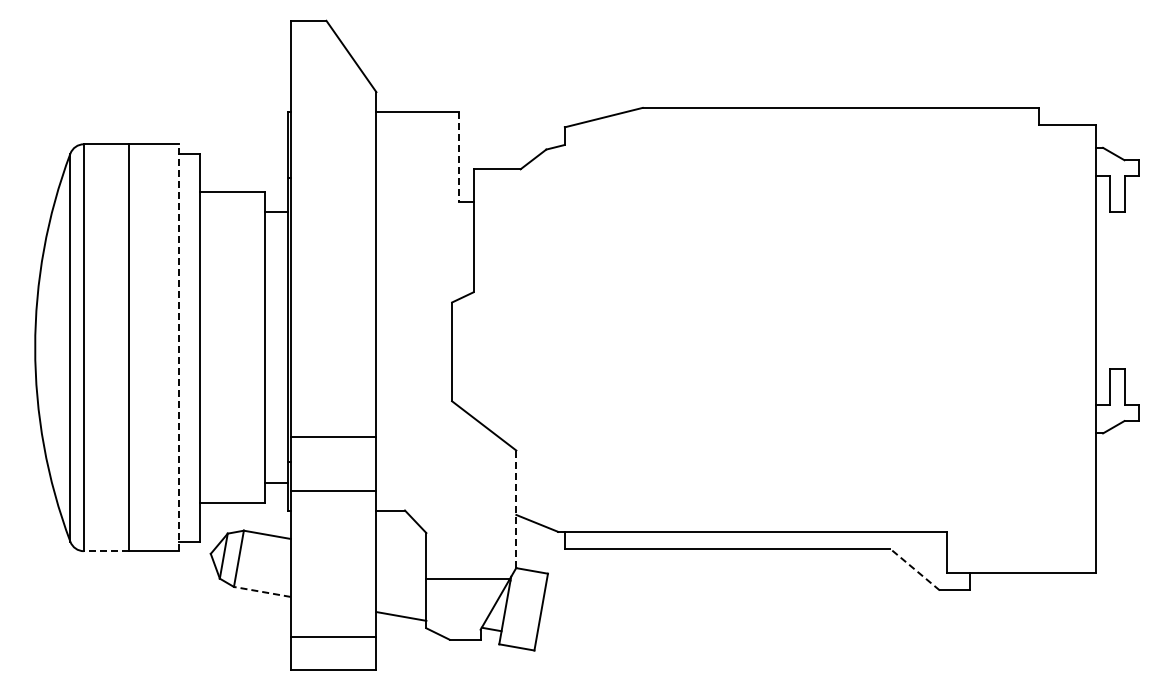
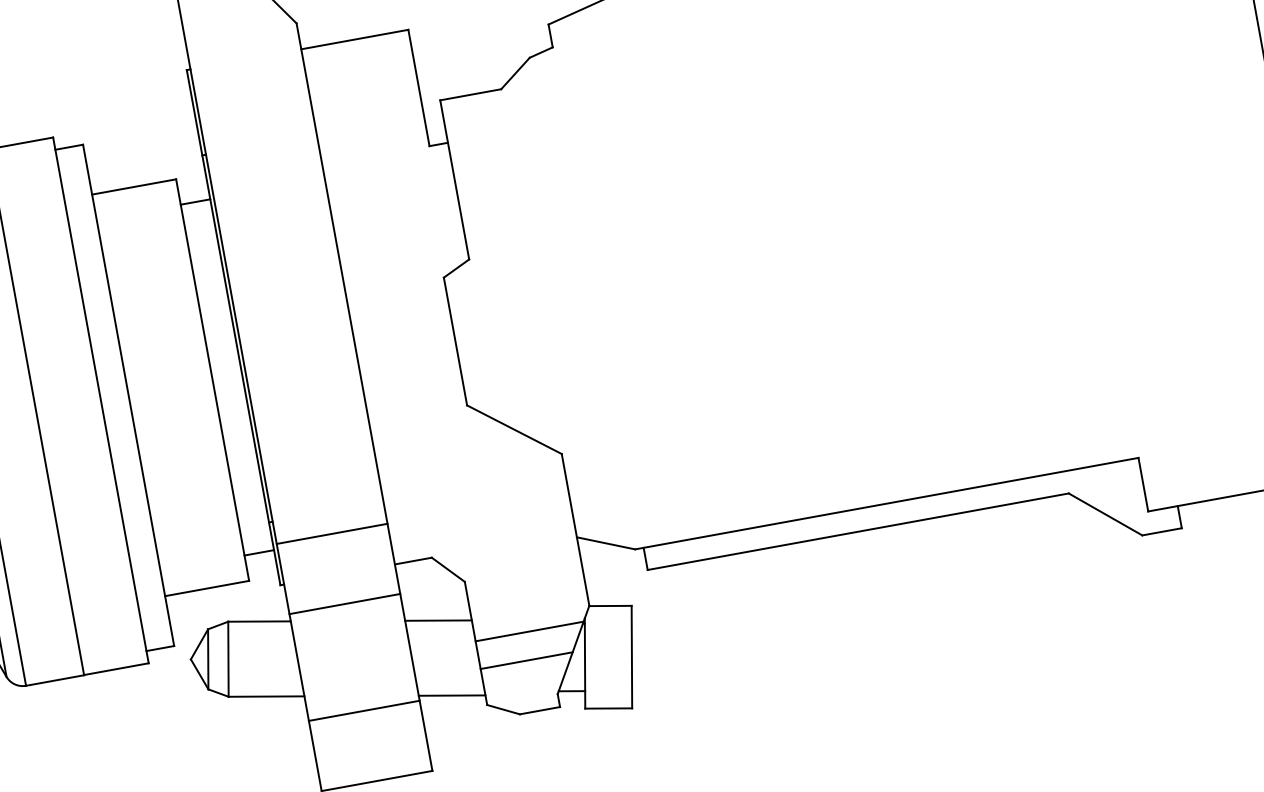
line: (459, 157) -> (419, 88), dashed -> solid
line: (178, 347) -> (100, 400), dashed -> solid
line: (333, 437) -> (332, 534), moved
line: (333, 491) -> (344, 604), moved
line: (516, 509) -> (575, 530), dashed -> solid
line: (105, 551) -> (54, 681), dashed -> solid
line: (401, 558) -> (438, 620), added
line: (914, 569) -> (1104, 514), dashed -> solid
line: (262, 591) -> (266, 695), dashed -> solid
line: (461, 600) -> (526, 660), added
line: (333, 636) -> (364, 710), moved

